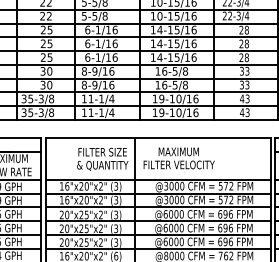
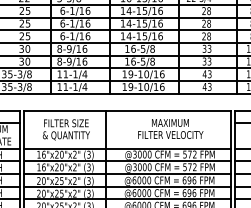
text: (102, 158) -> (66, 129), moved
text: (178, 158) -> (170, 129), moved

